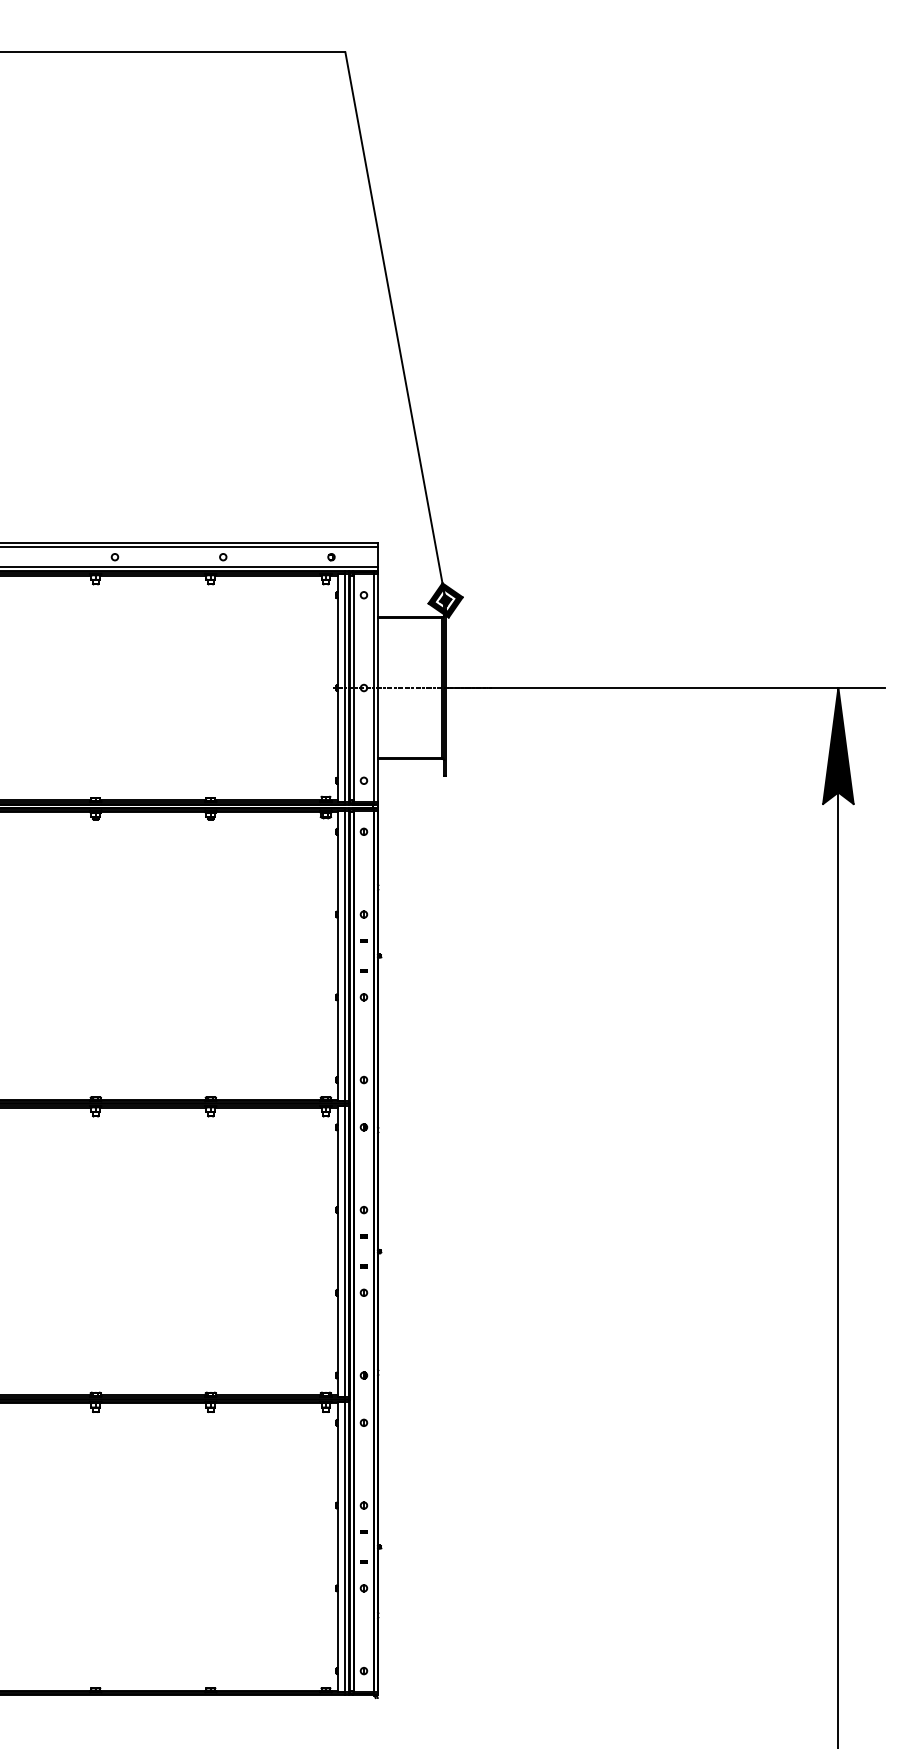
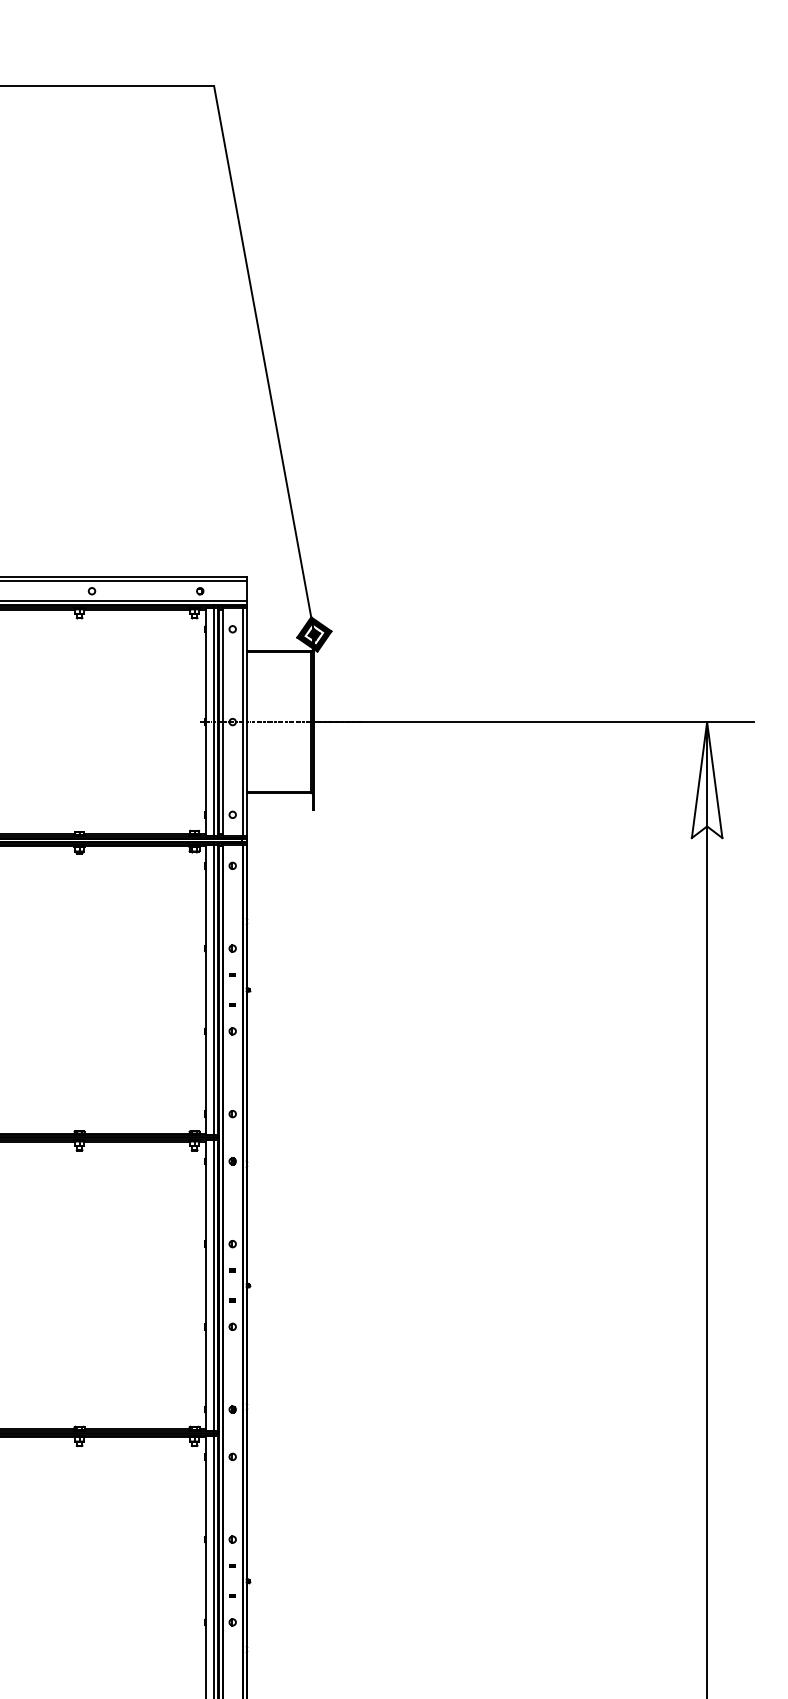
fill: (838, 746) -> (707, 780), removed

